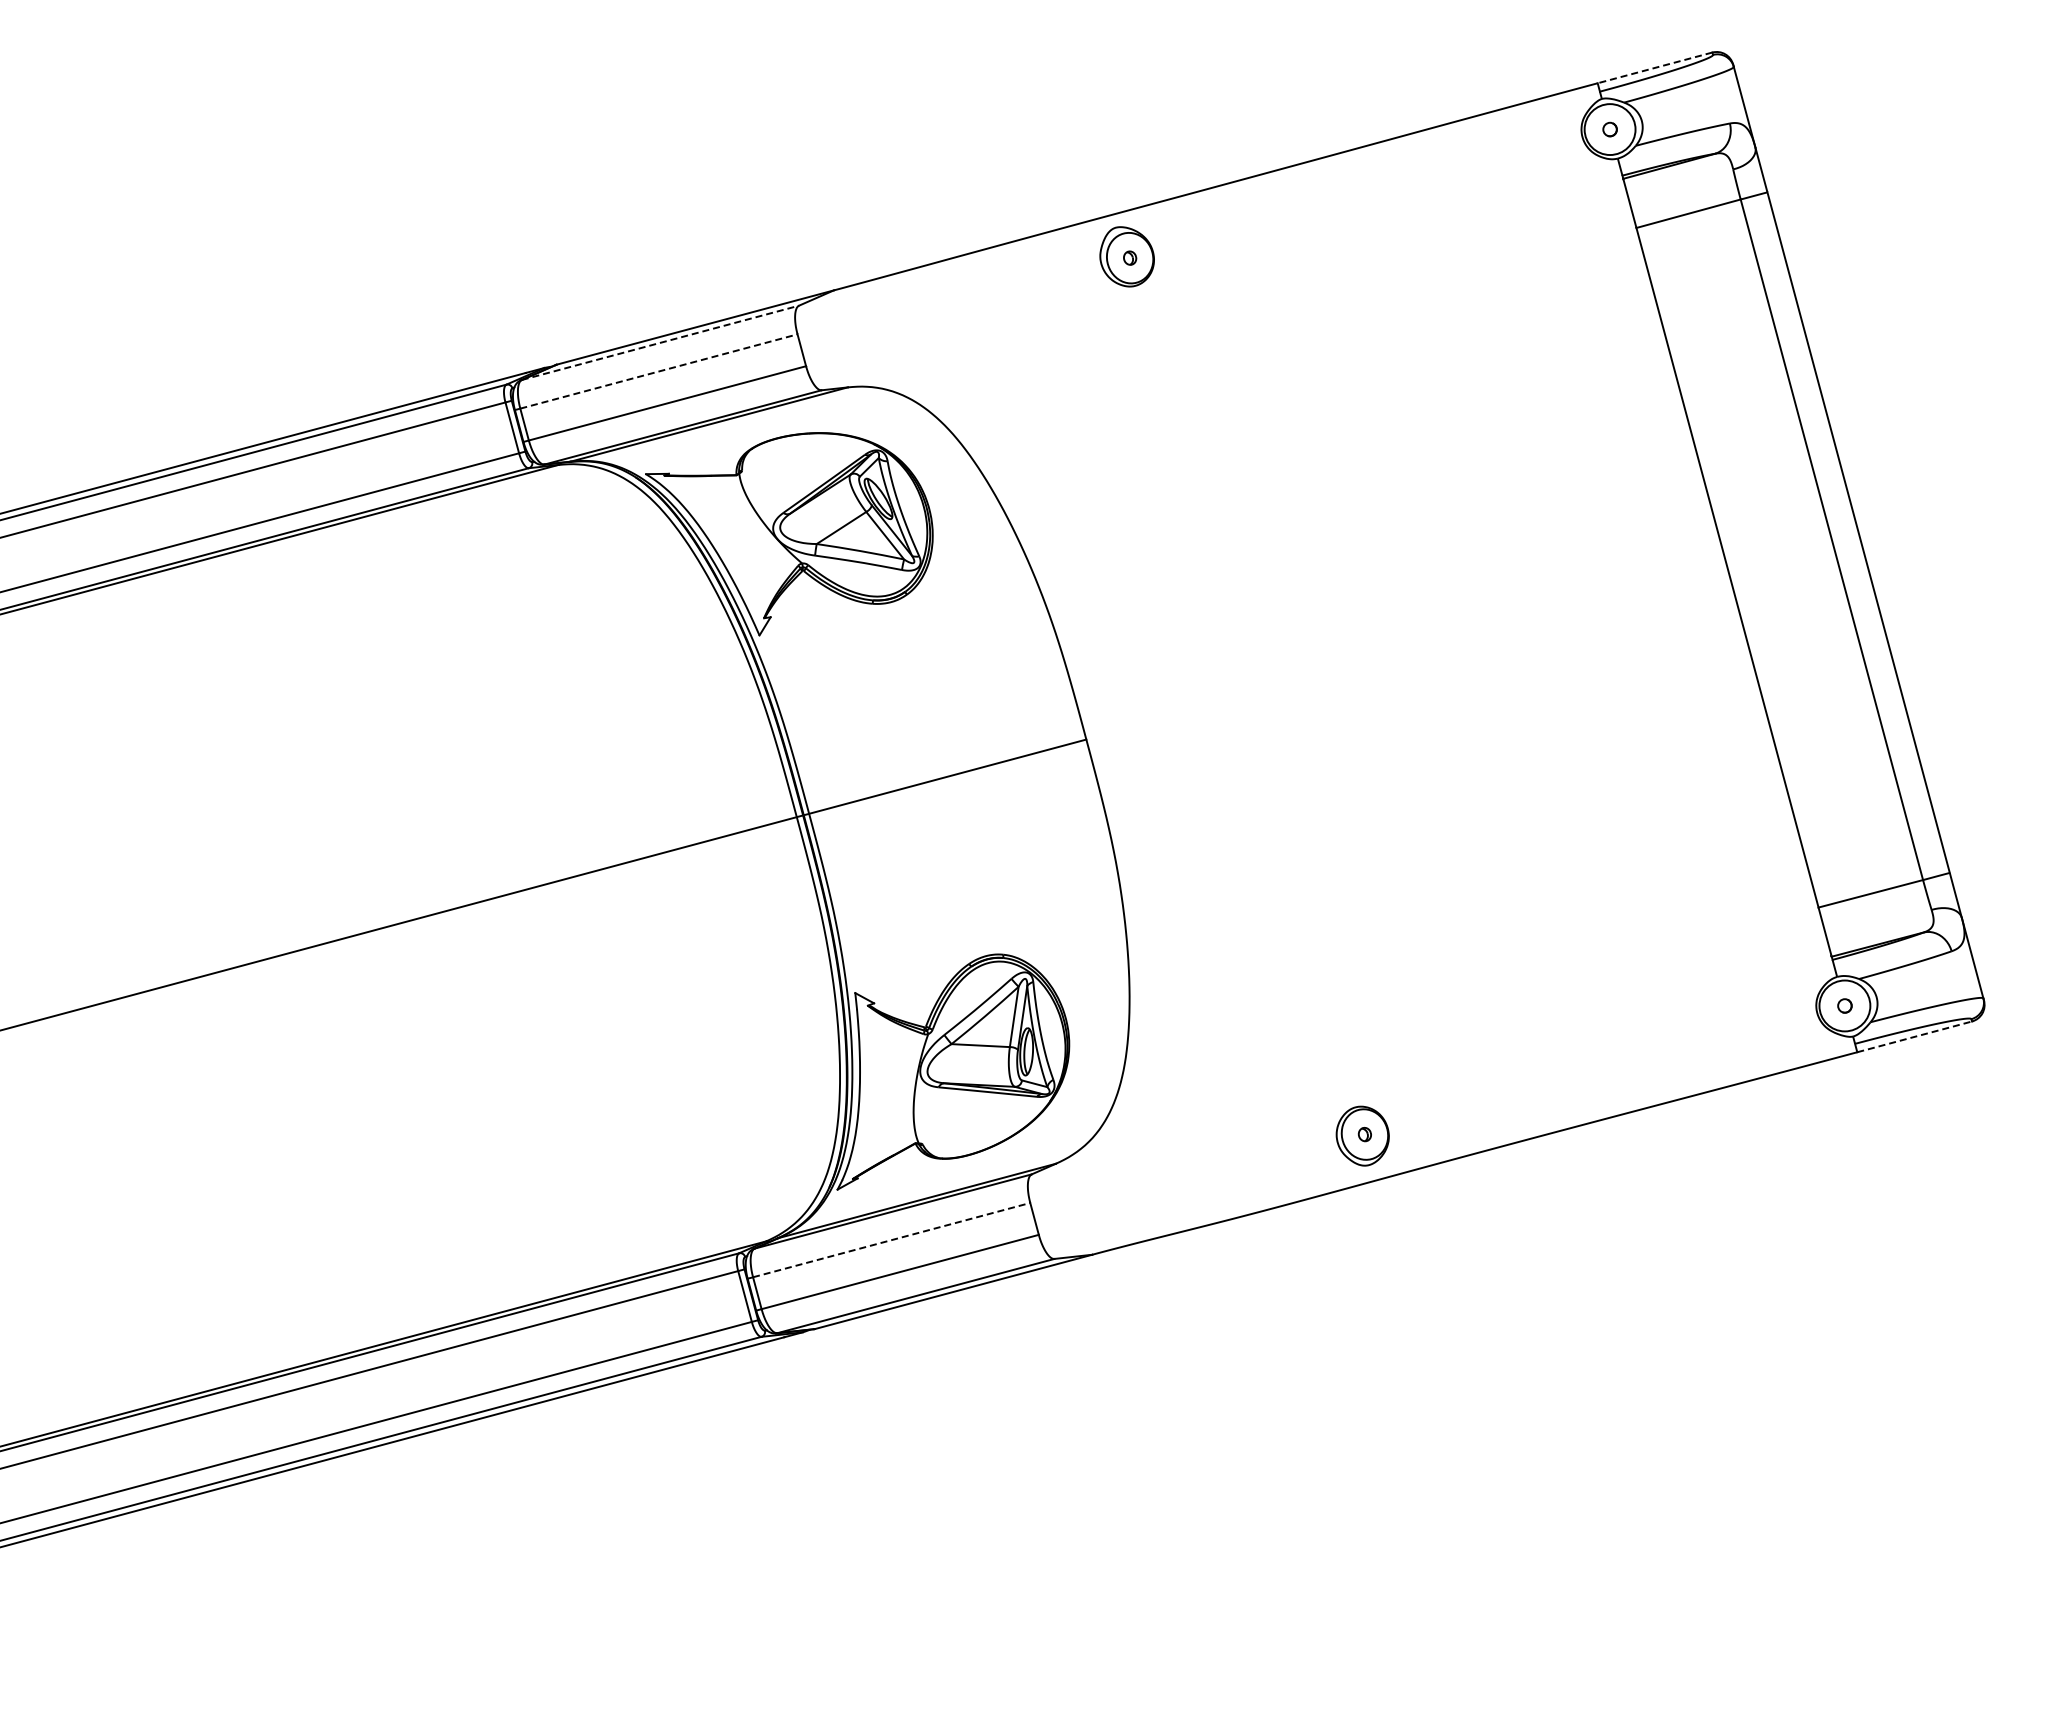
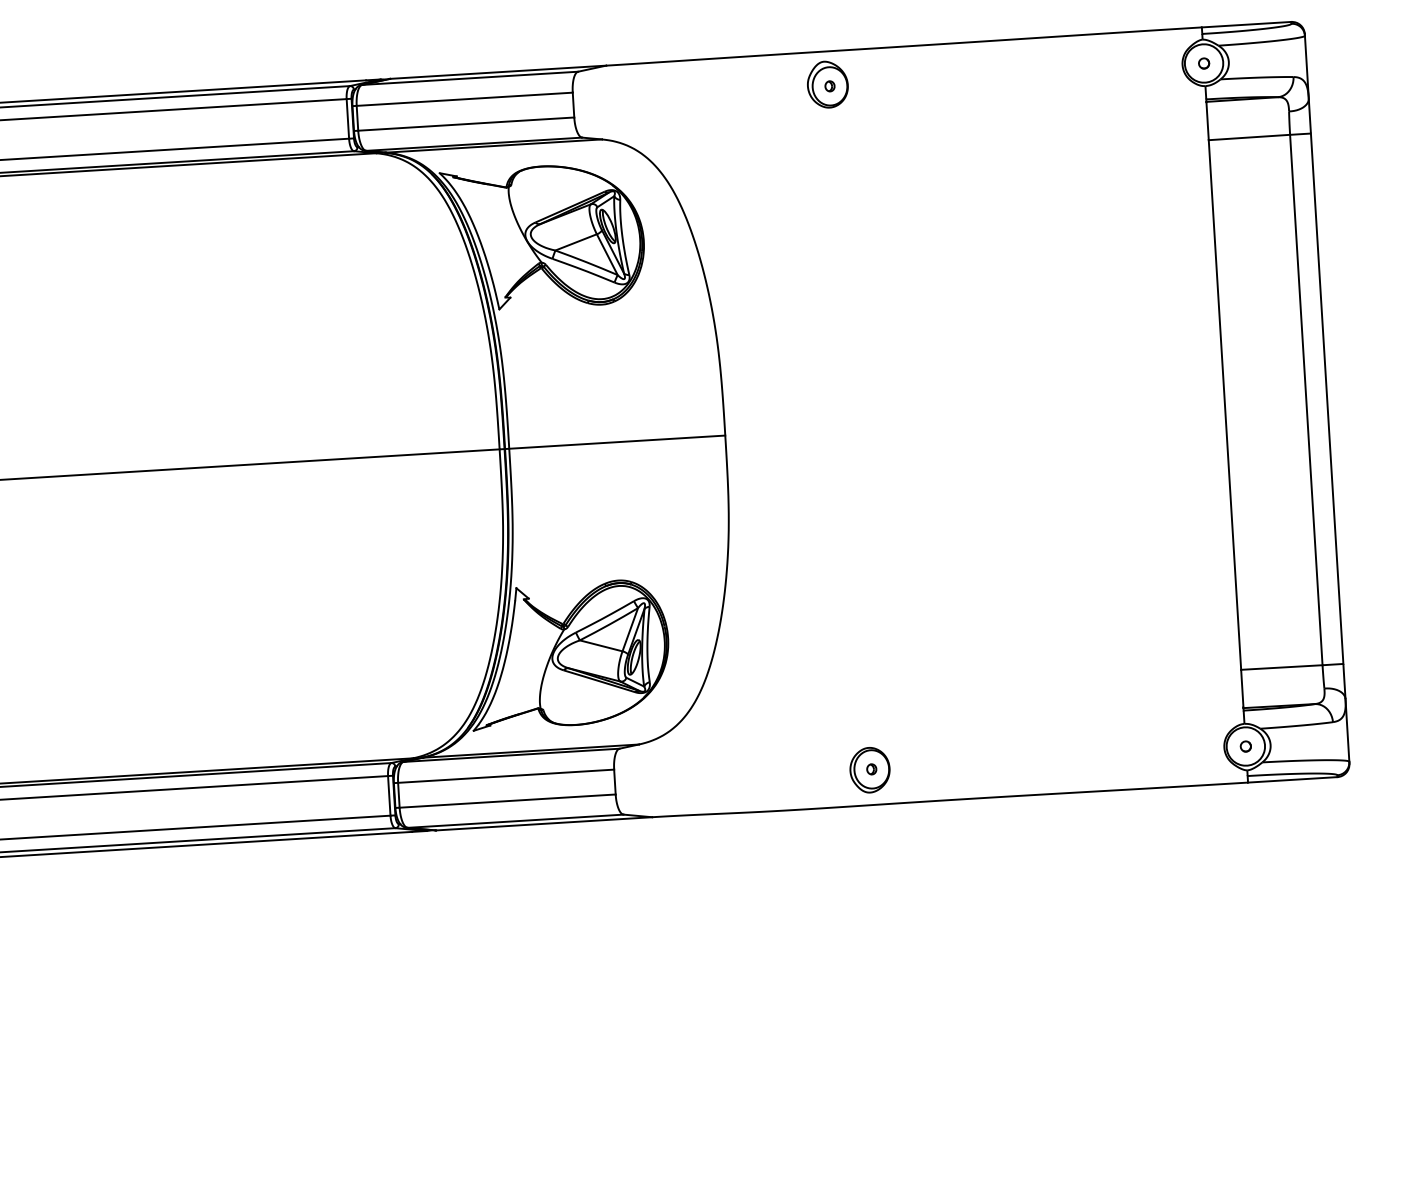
line: (1654, 68) -> (1246, 25), dashed -> solid
line: (660, 342) -> (470, 78), dashed -> solid
line: (658, 371) -> (464, 99), dashed -> solid
line: (1915, 1036) -> (1293, 779), dashed -> solid
line: (892, 1240) -> (506, 776), dashed -> solid

